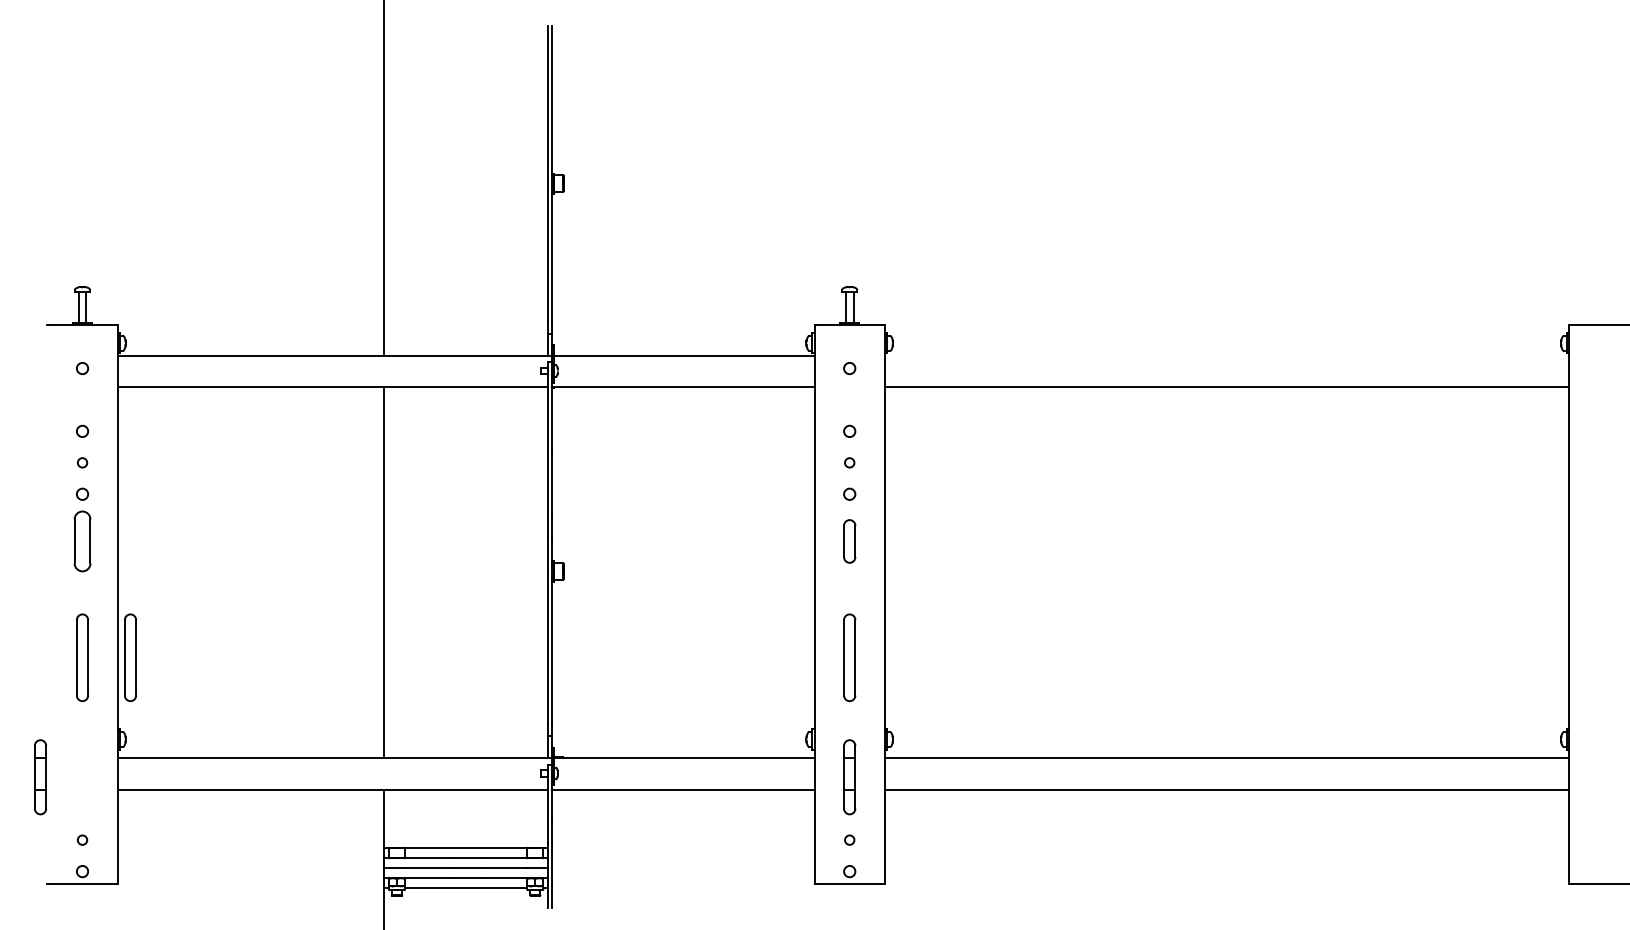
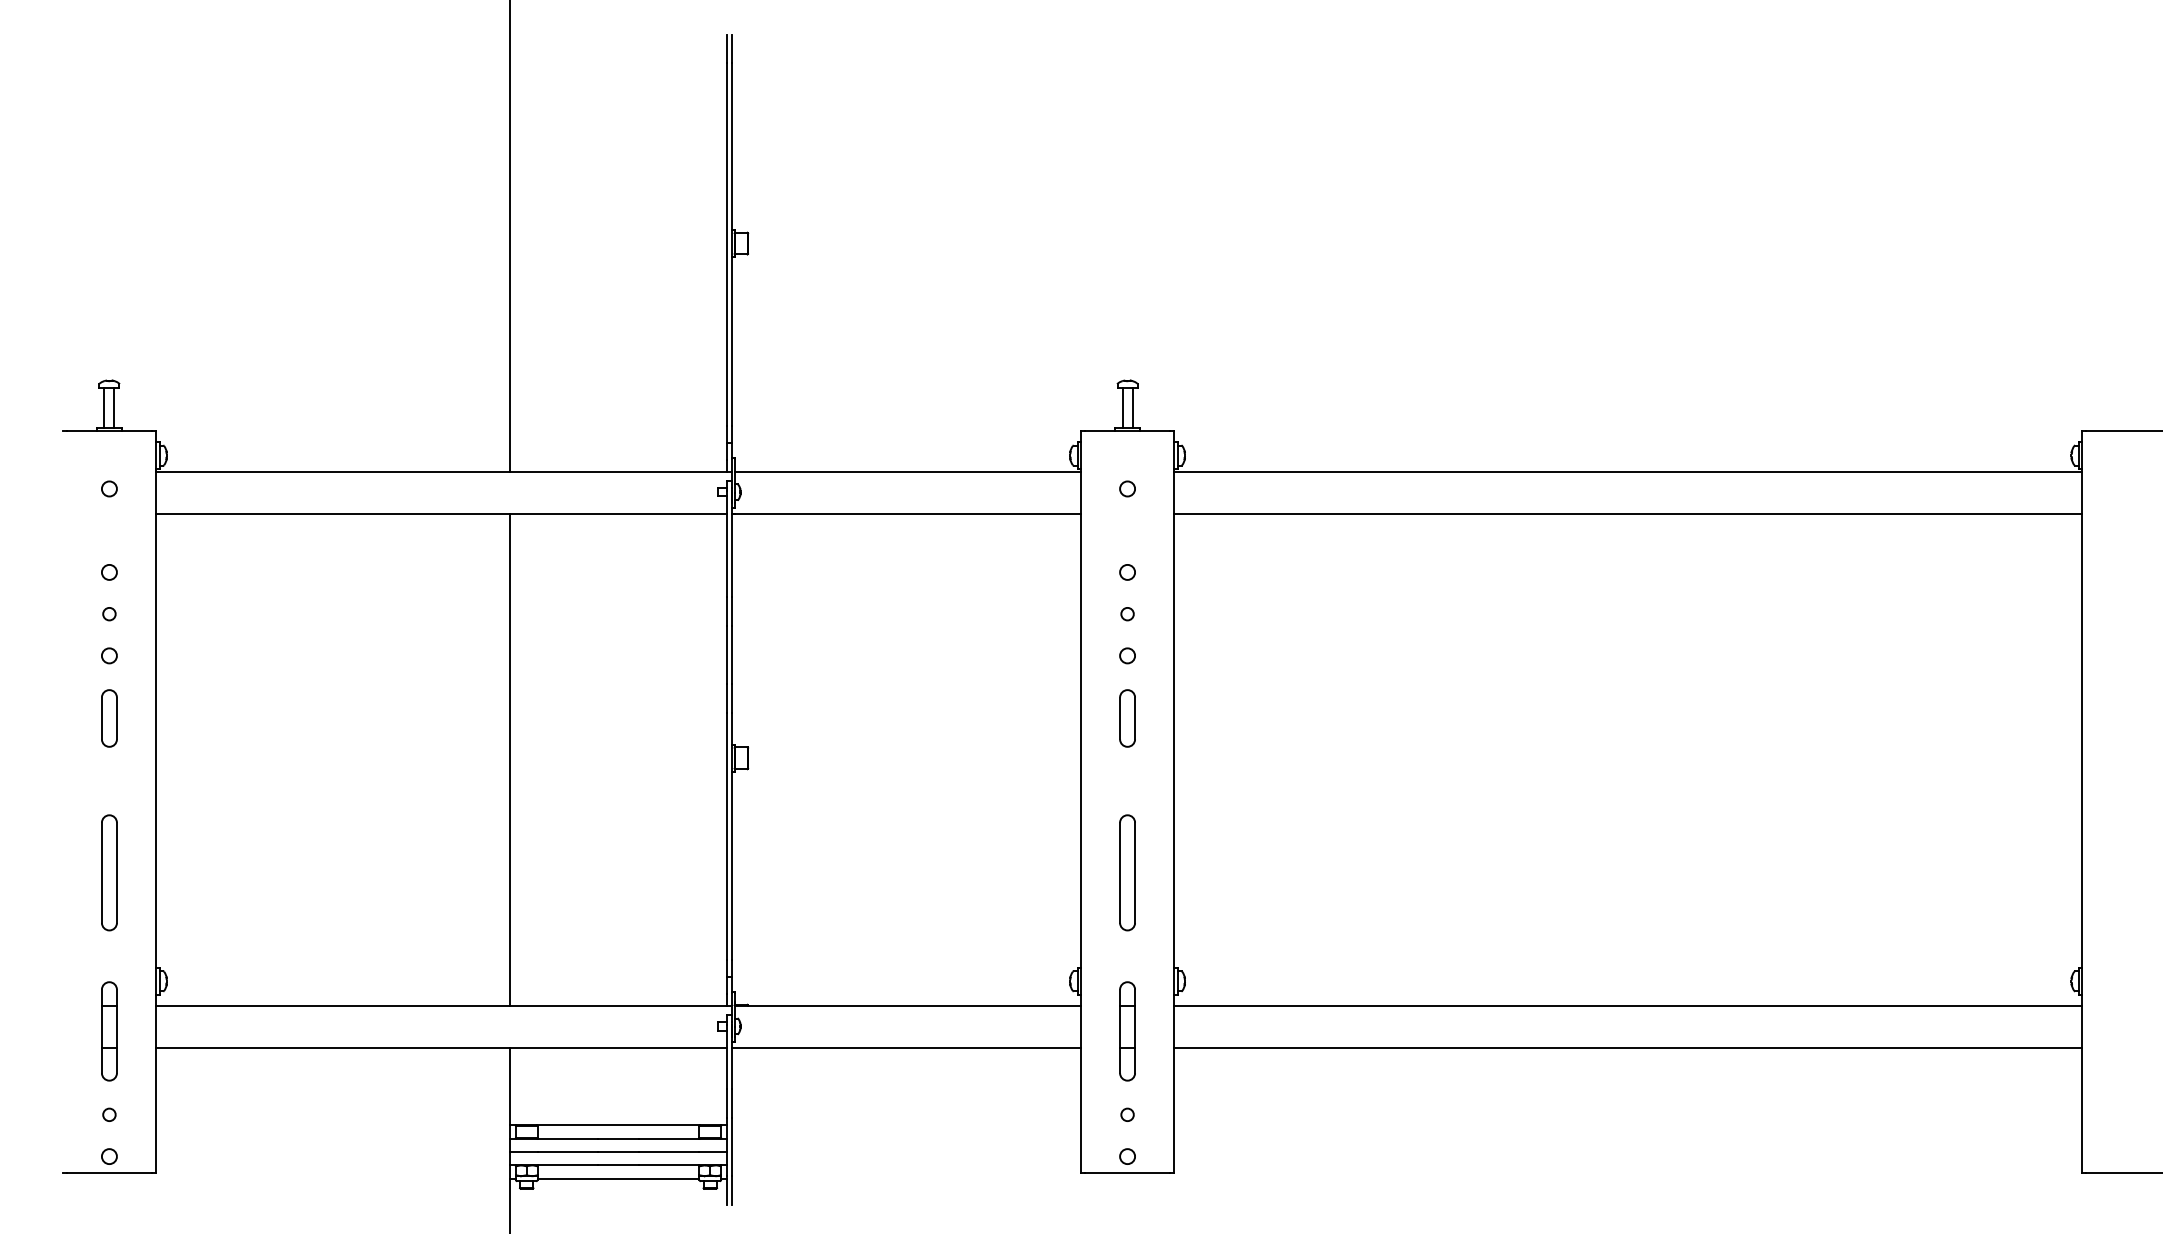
line: (1226, 355) -> (1627, 471), added
part: (82, 541) -> (109, 718), size x0.71
part: (130, 657) -> (173, 872), removed
part: (40, 777) -> (109, 1031), moved

